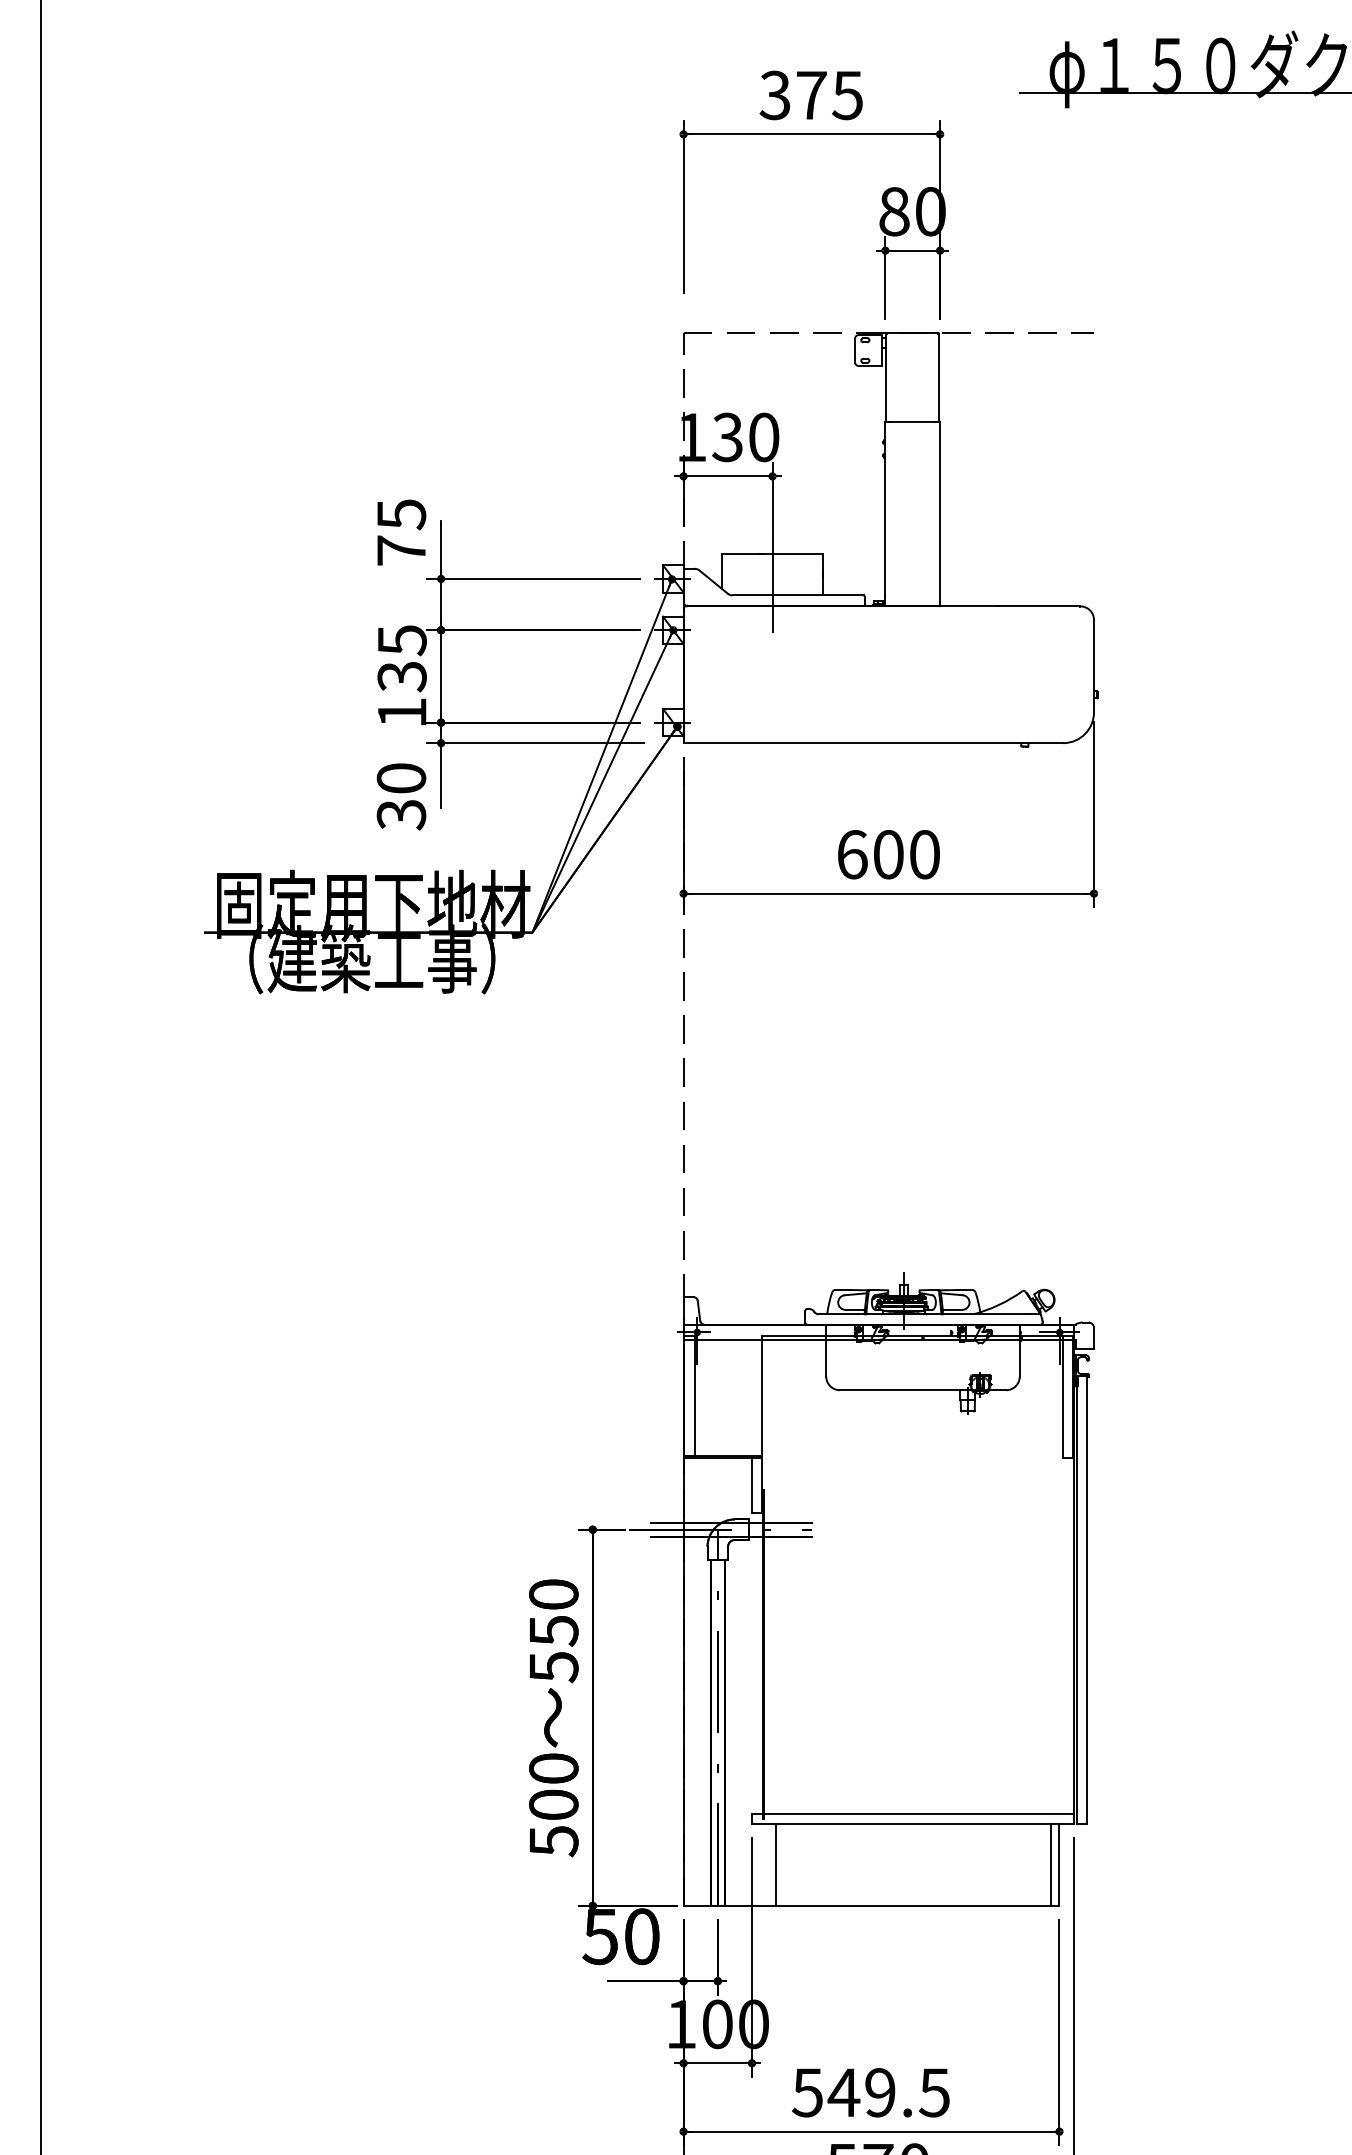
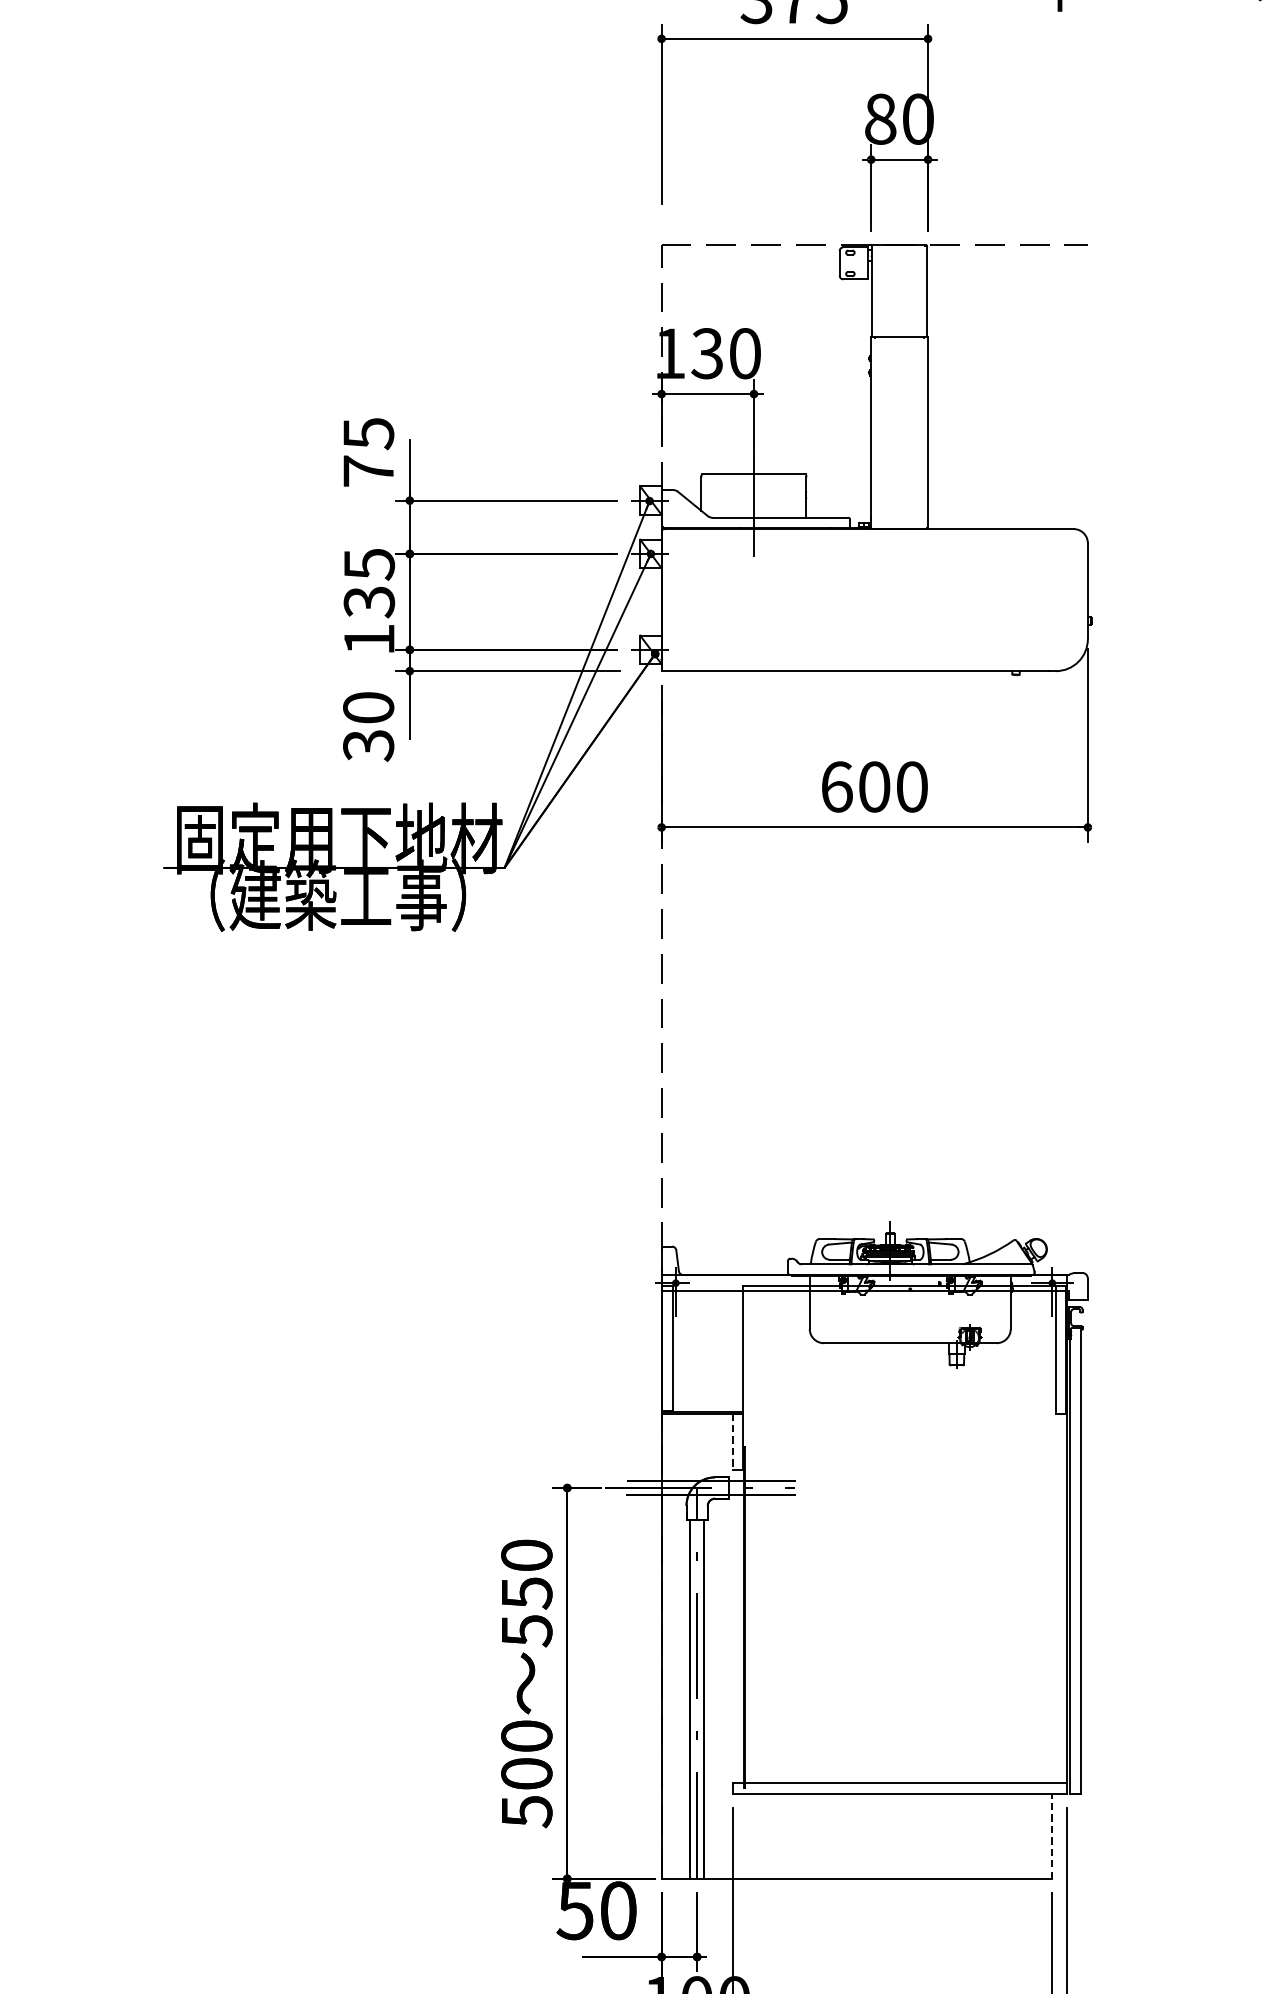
line: (752, 1485) -> (733, 1442), solid -> dashed
line: (775, 1864) -> (757, 1835), removed
line: (1051, 1864) -> (1043, 1835), removed
line: (1059, 1864) -> (1052, 1835), solid -> dashed

